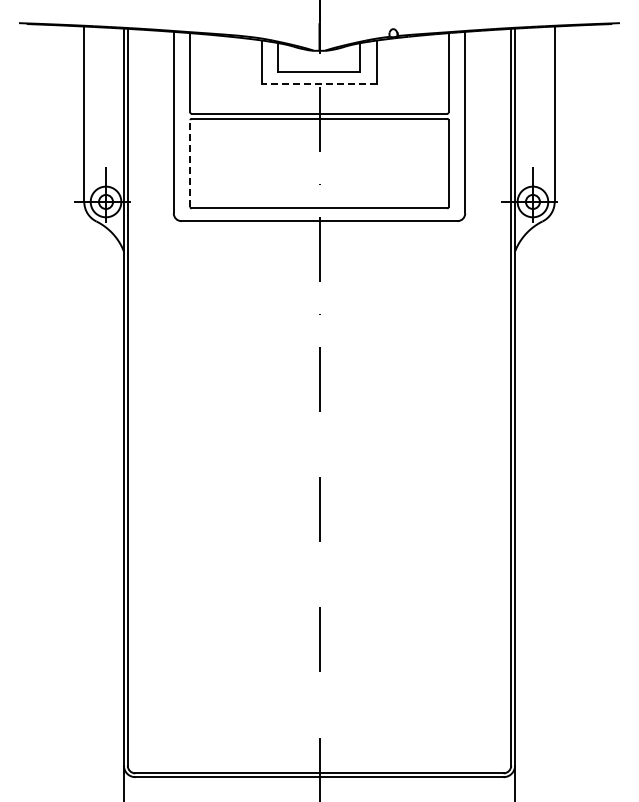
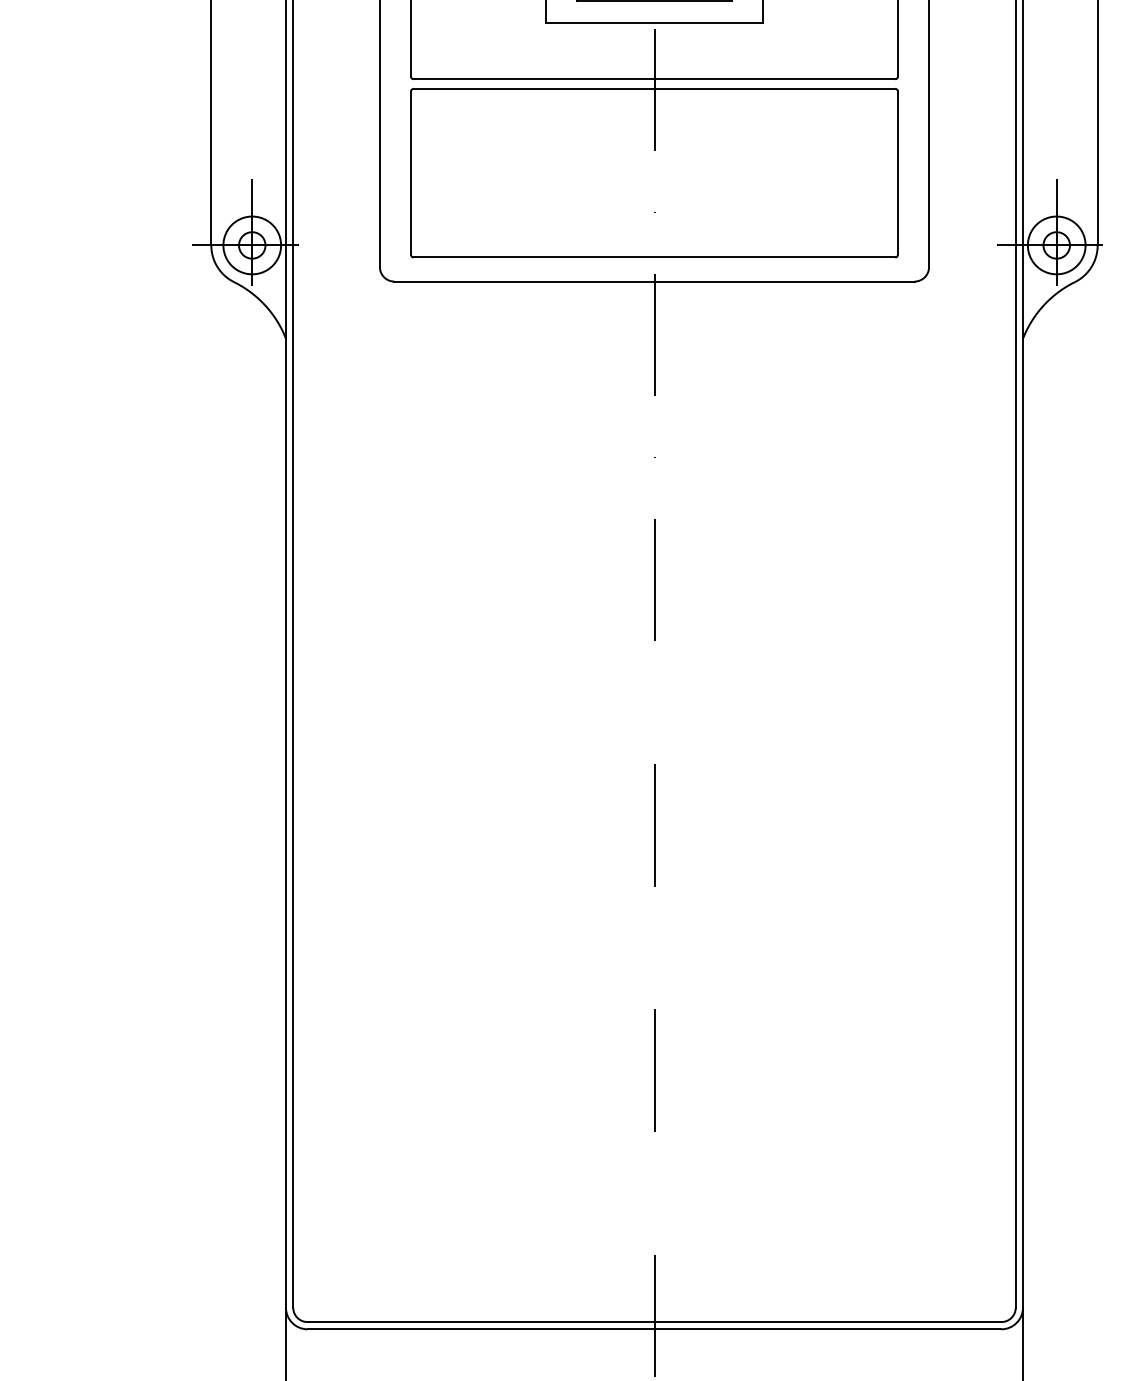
line: (319, 83) -> (654, 22), dashed -> solid
line: (190, 163) -> (411, 172), dashed -> solid

